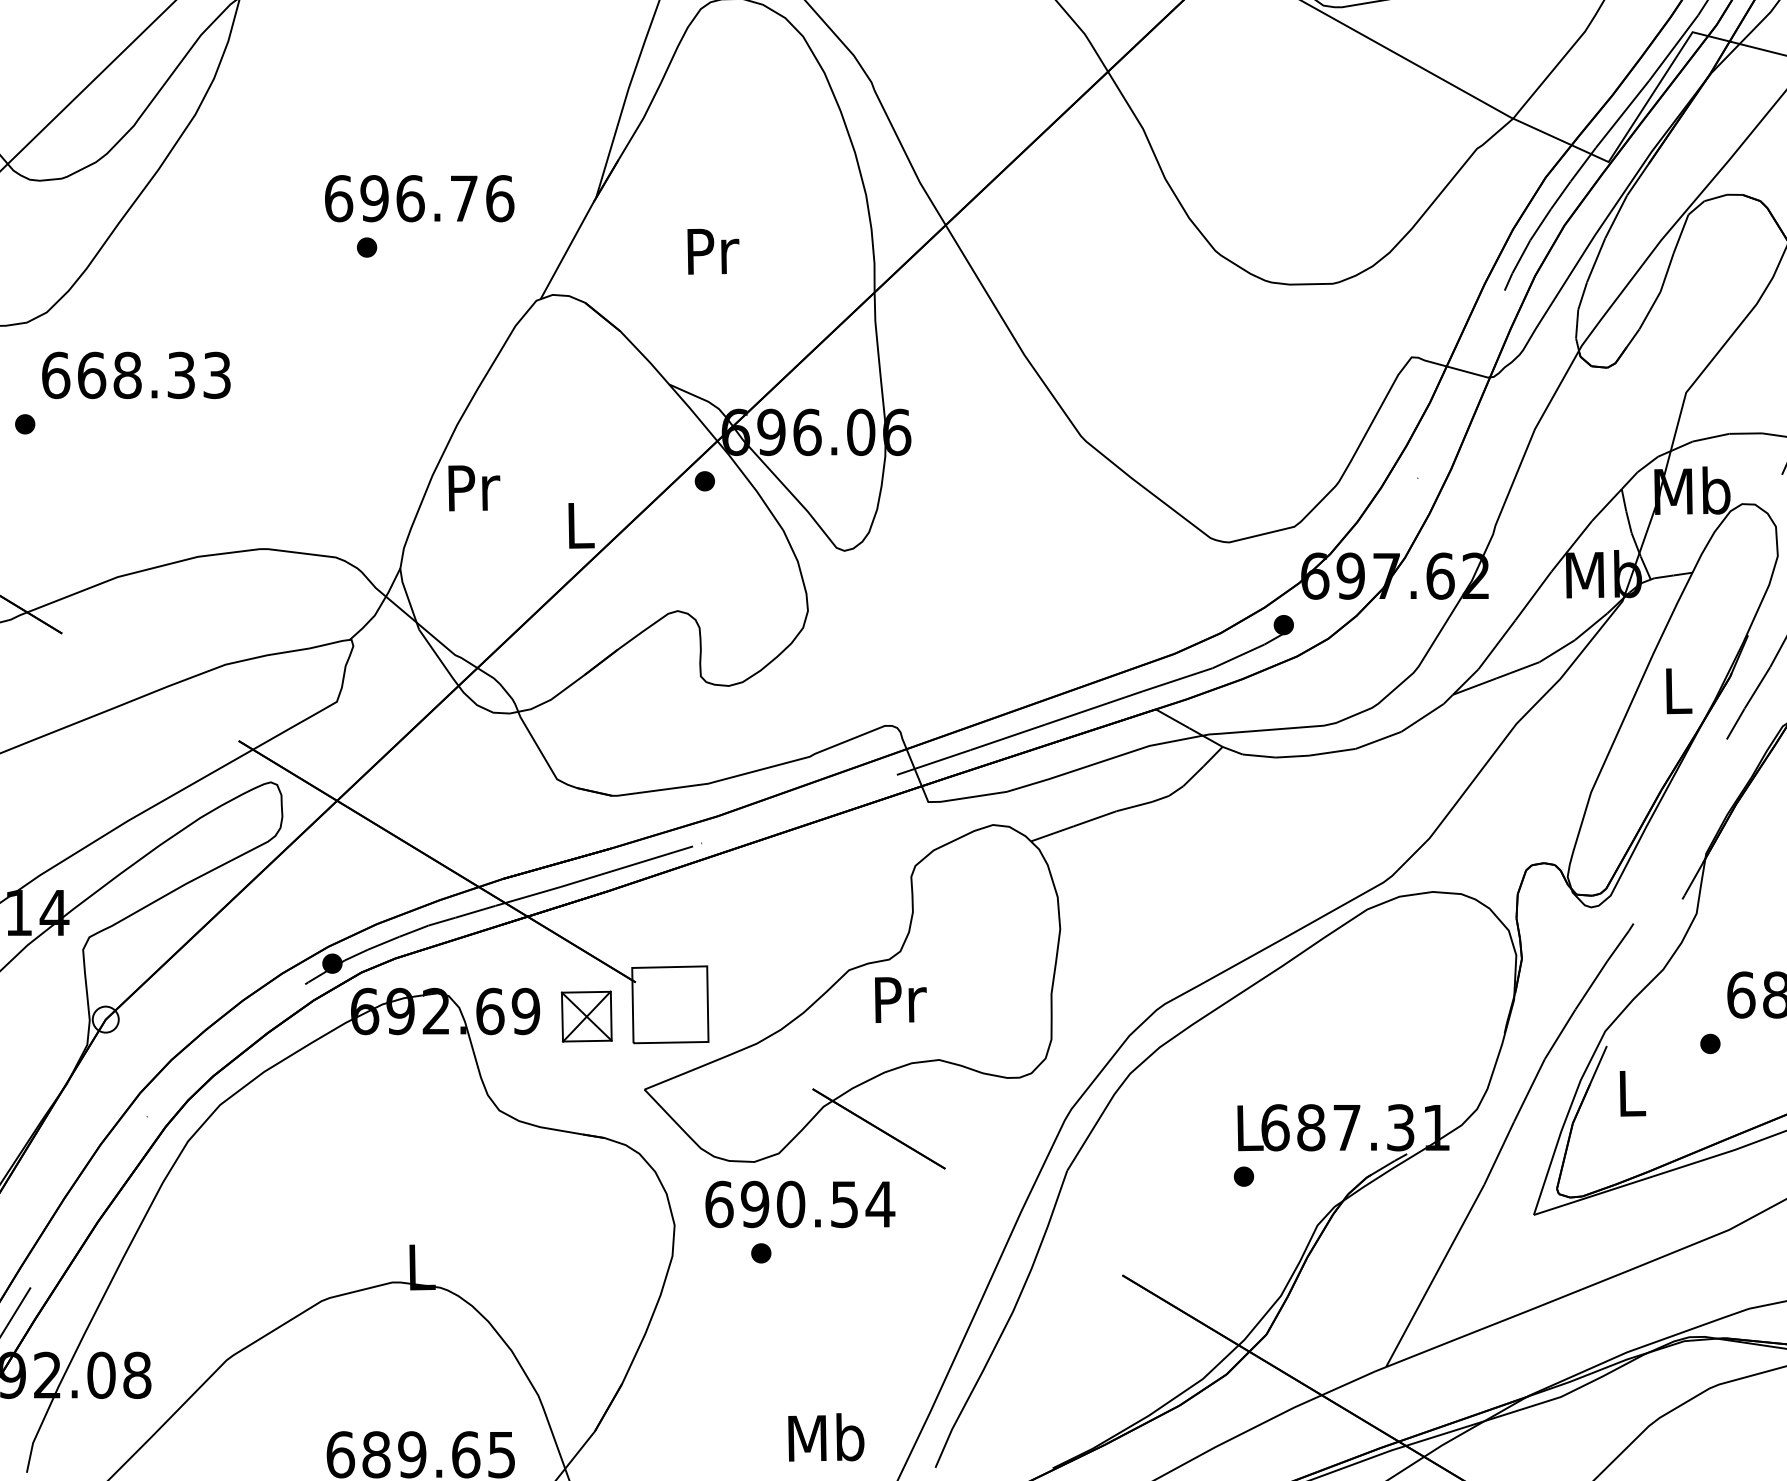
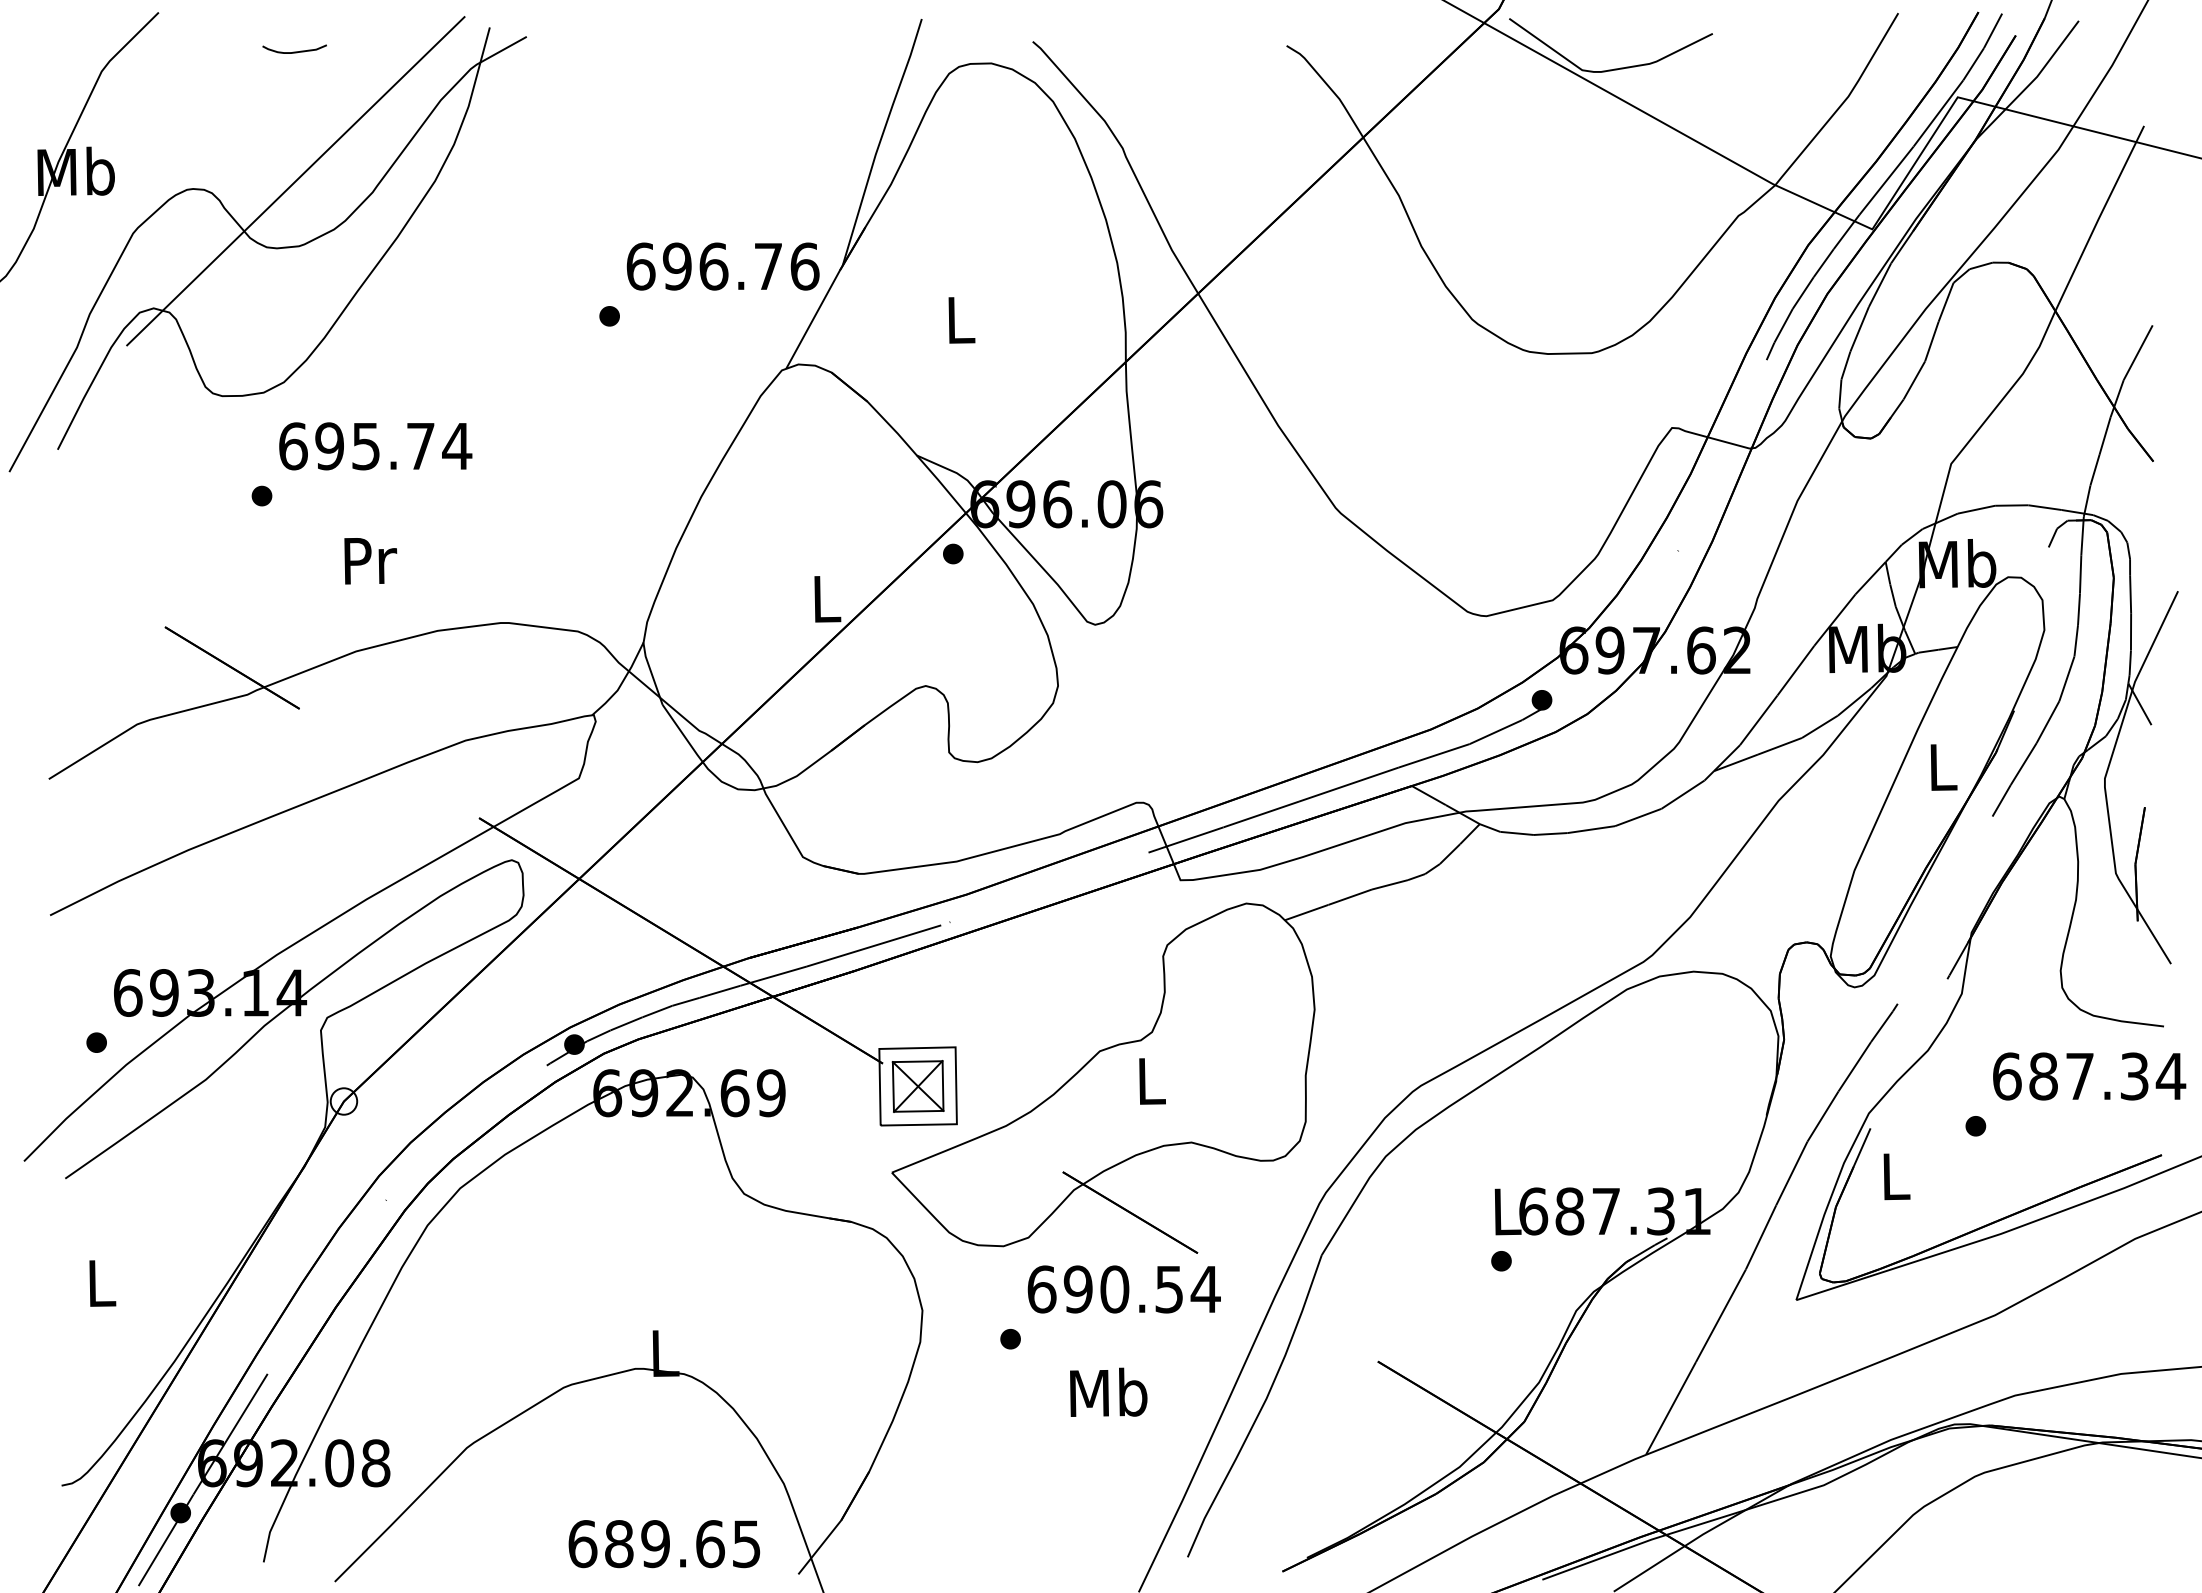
text: (418, 198) -> (722, 266), moved
text: (713, 251) -> (961, 320), Pr -> L
text: (154, 375) -> (393, 446), 668.33 -> 695.74
text: (474, 488) -> (370, 561), moved
text: (900, 999) -> (1152, 1081), Pr -> L
part: (586, 1016) -> (917, 1086), moved
text: (799, 1204) -> (1123, 1289), moved
text: (826, 1436) -> (1108, 1391), moved

